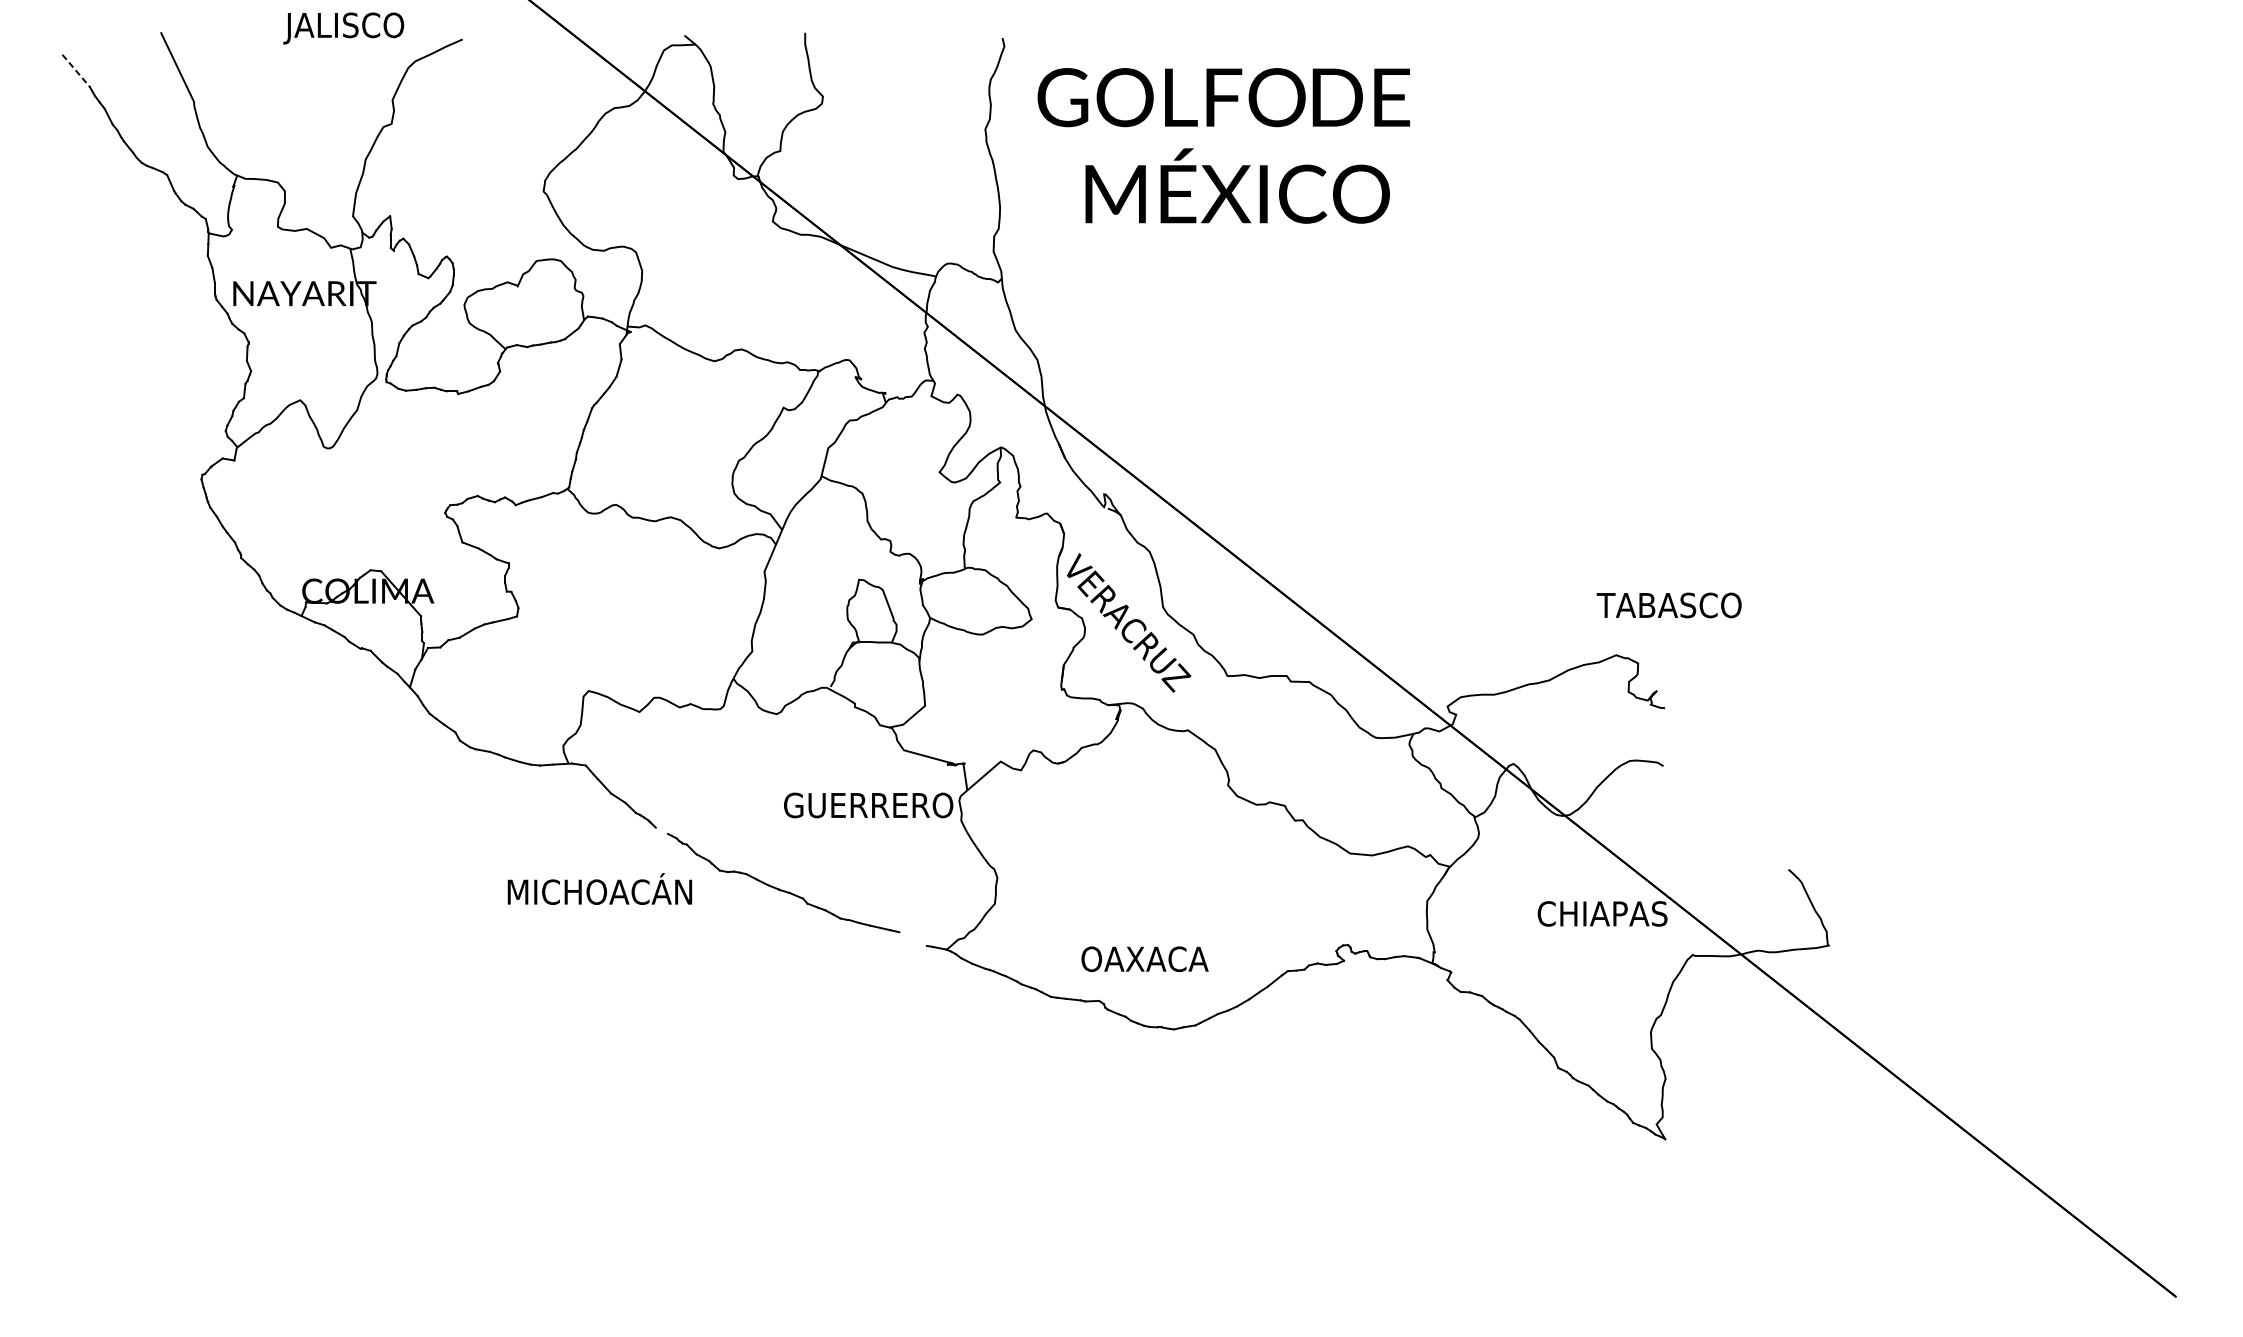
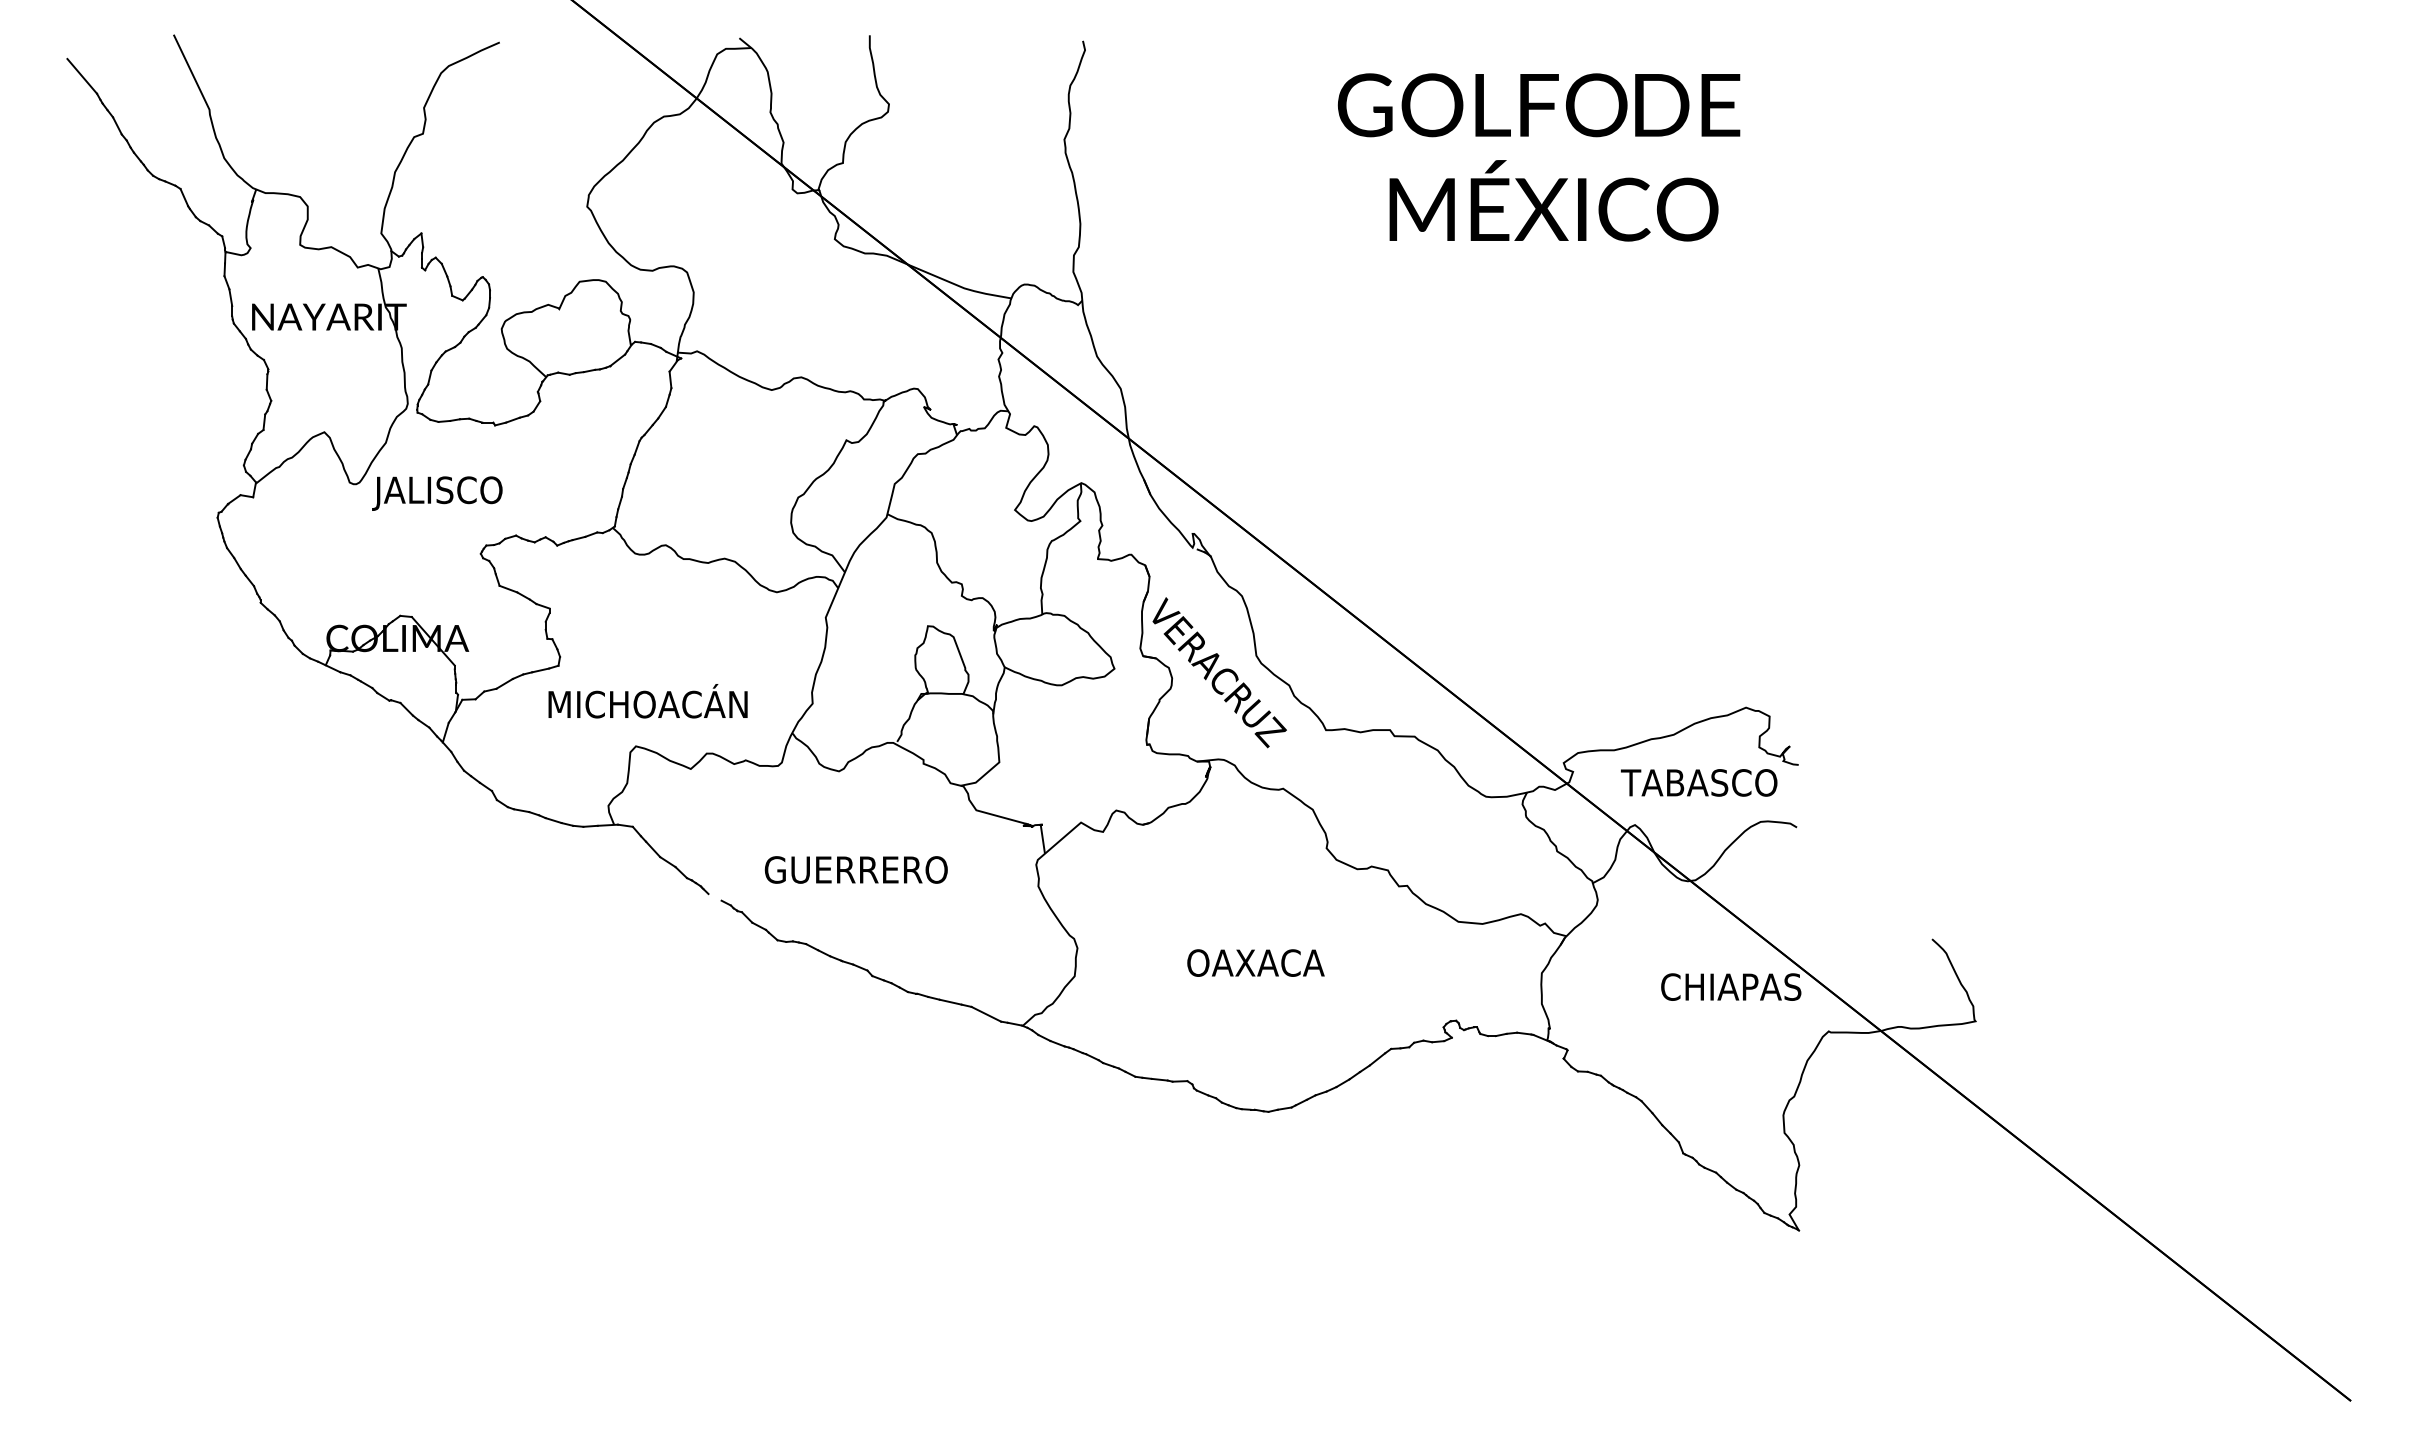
text: (343, 28) -> (437, 493), moved
line: (76, 70) -> (82, 76), dashed -> solid
text: (1223, 145) -> (1538, 157), moved
text: (1668, 605) -> (1698, 782), moved
text: (867, 805) -> (855, 869), moved
text: (599, 889) -> (647, 701), moved
line: (913, 938) -> (986, 1013), added
text: (1144, 958) -> (1255, 962), moved

